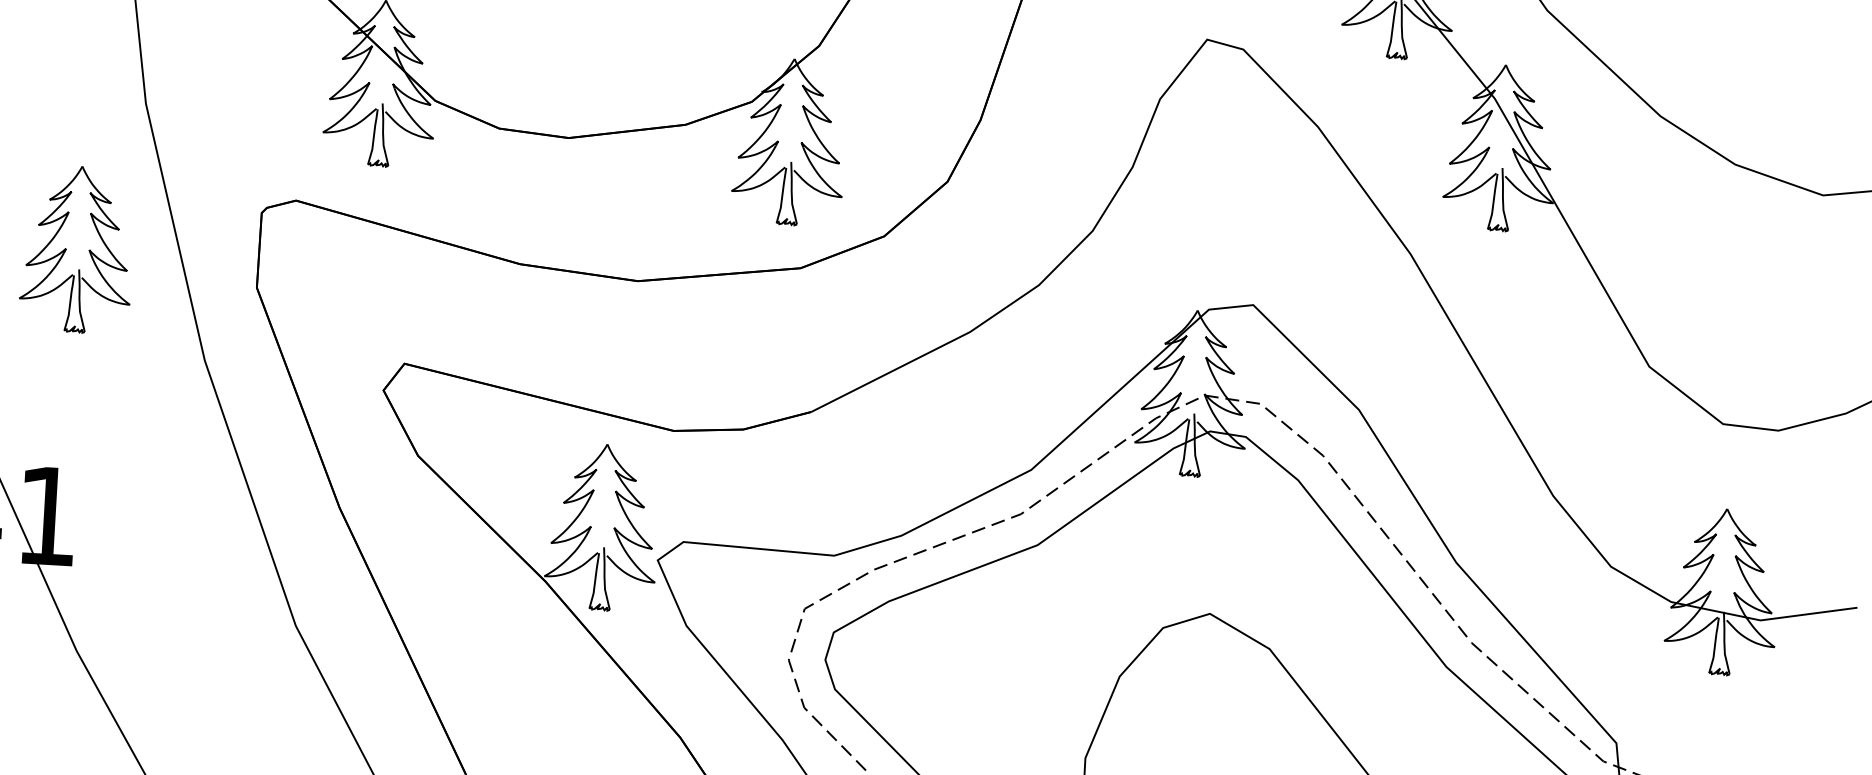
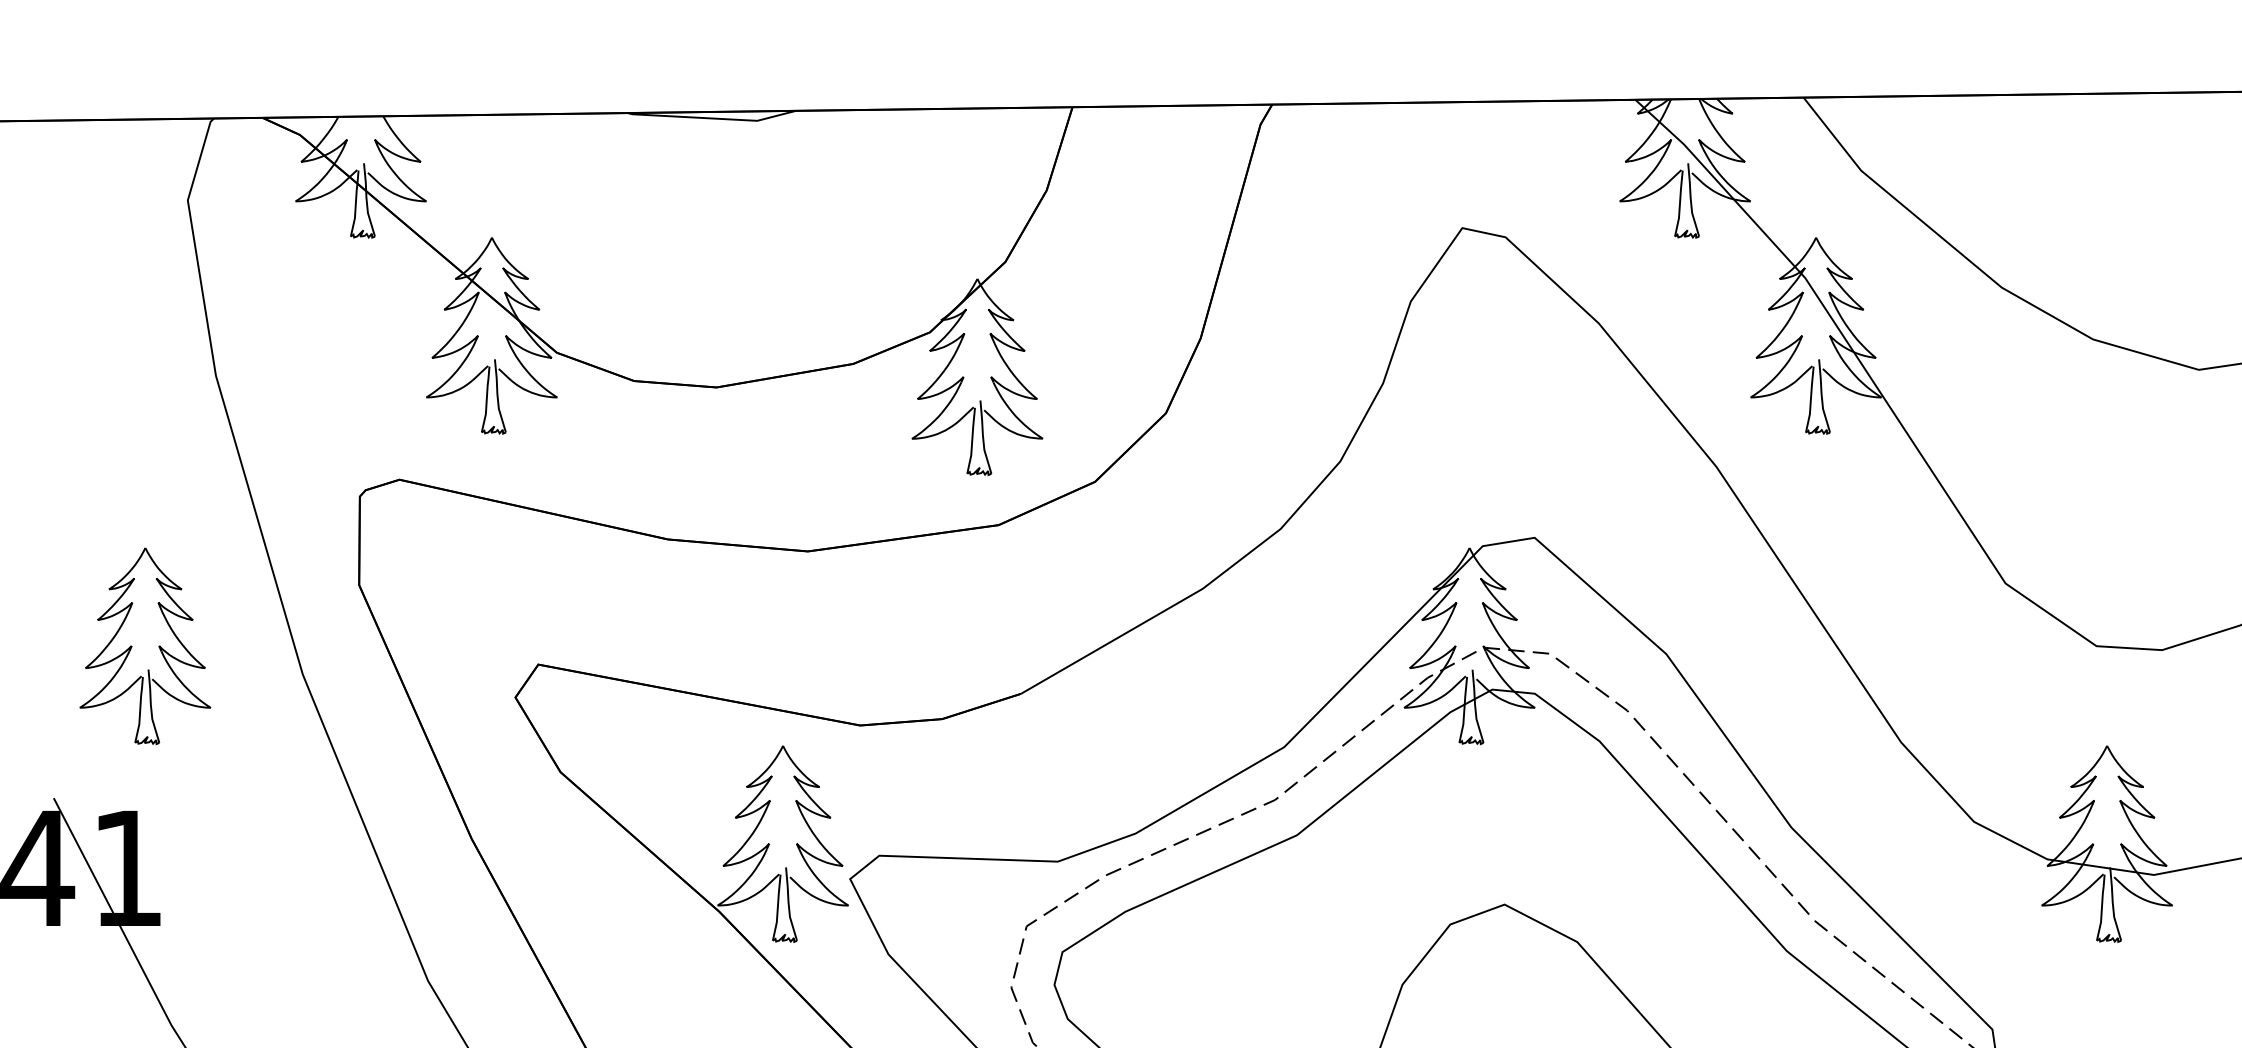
part: (66, 249) -> (132, 646), moved

